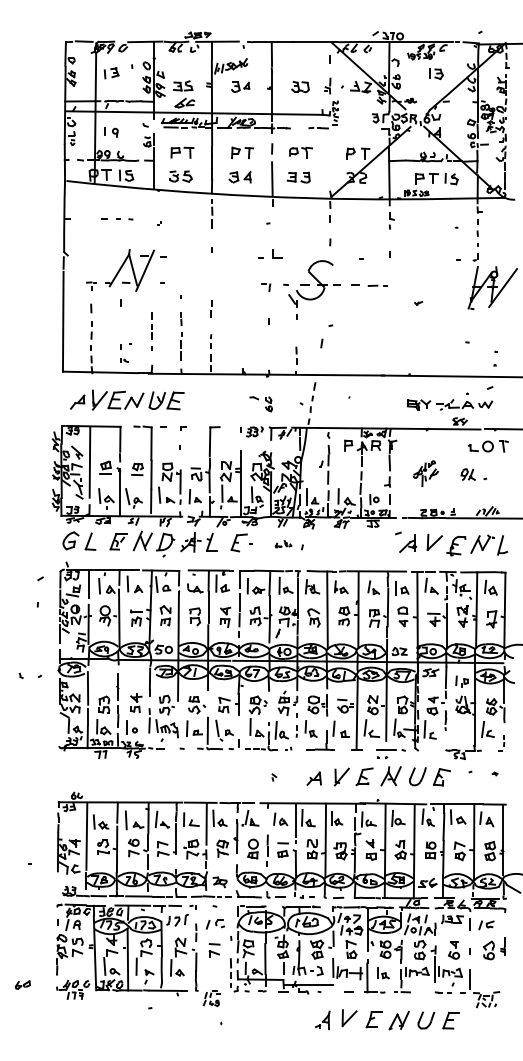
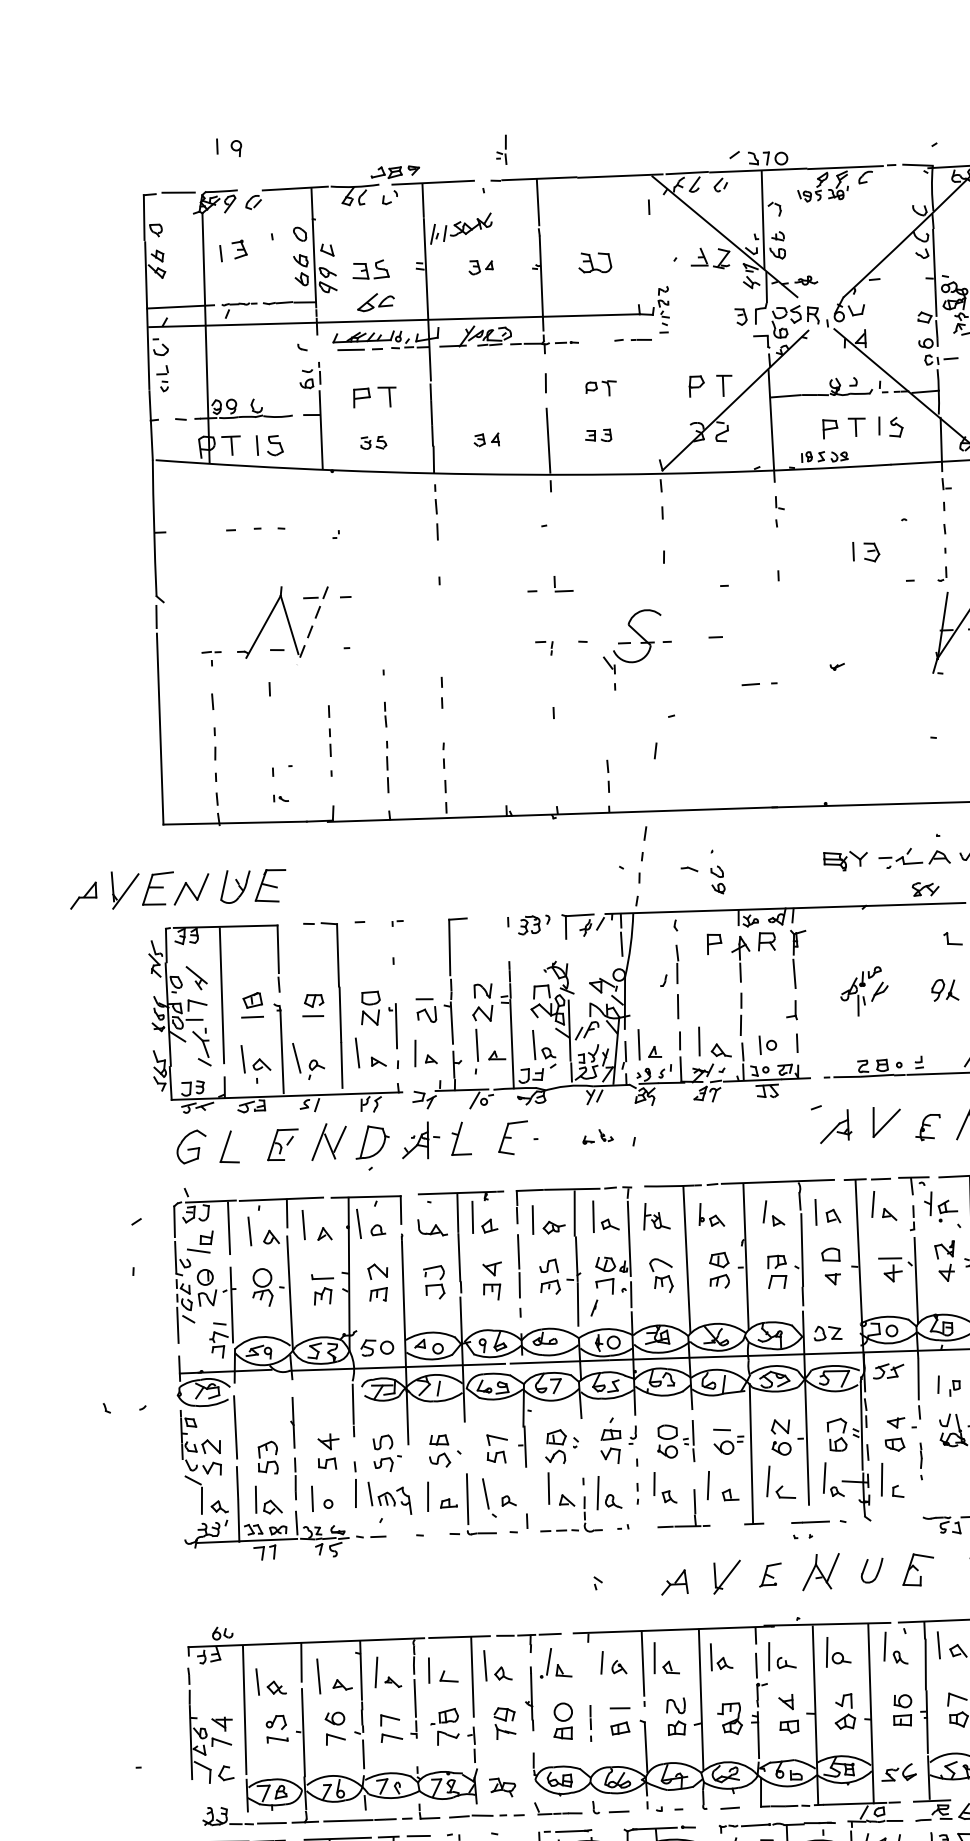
part: (436, 74) -> (866, 553), moved
part: (327, 85) -> (500, 148), moved
part: (240, 86) -> (480, 266), size x0.7
part: (111, 132) -> (229, 148), moved
part: (242, 152) -> (489, 392), removed
part: (300, 152) -> (600, 387), size x0.7
part: (180, 176) -> (372, 442), size x0.6
part: (239, 177) -> (485, 440), size x0.6
part: (298, 177) -> (598, 435), size x0.6
line: (144, 271) -> (311, 627), solid -> dashed
line: (377, 285) -> (759, 683), moved
part: (314, 289) -> (637, 648), size x0.7
part: (127, 399) -> (178, 886), moved
part: (260, 404) -> (702, 880), moved
part: (456, 545) -> (928, 1126), size x0.7
part: (364, 776) -> (770, 1574), size x0.7
part: (417, 776) -> (871, 1570), size x0.7
part: (267, 850) -> (590, 1723), size x0.6

